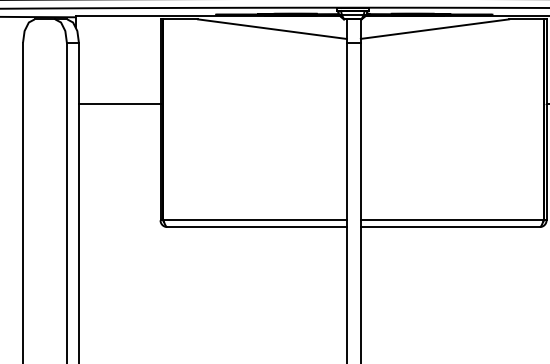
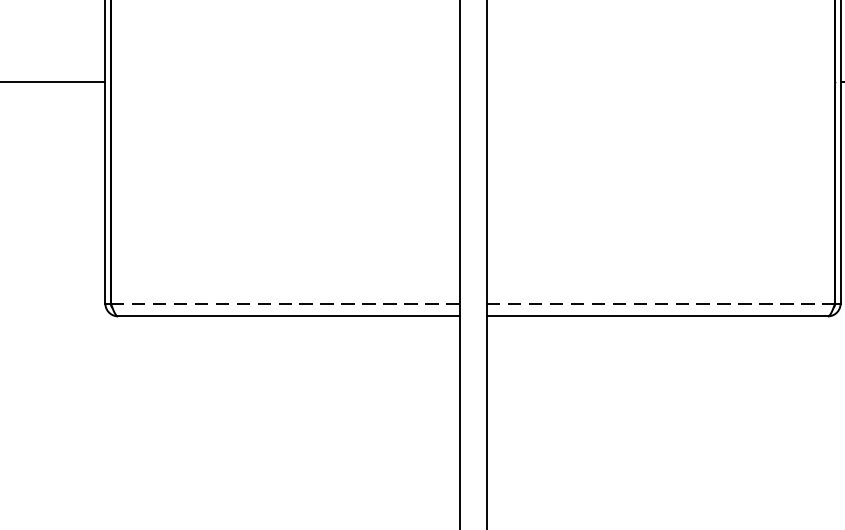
line: (255, 220) -> (286, 303), solid -> dashed
line: (452, 220) -> (661, 303), solid -> dashed

